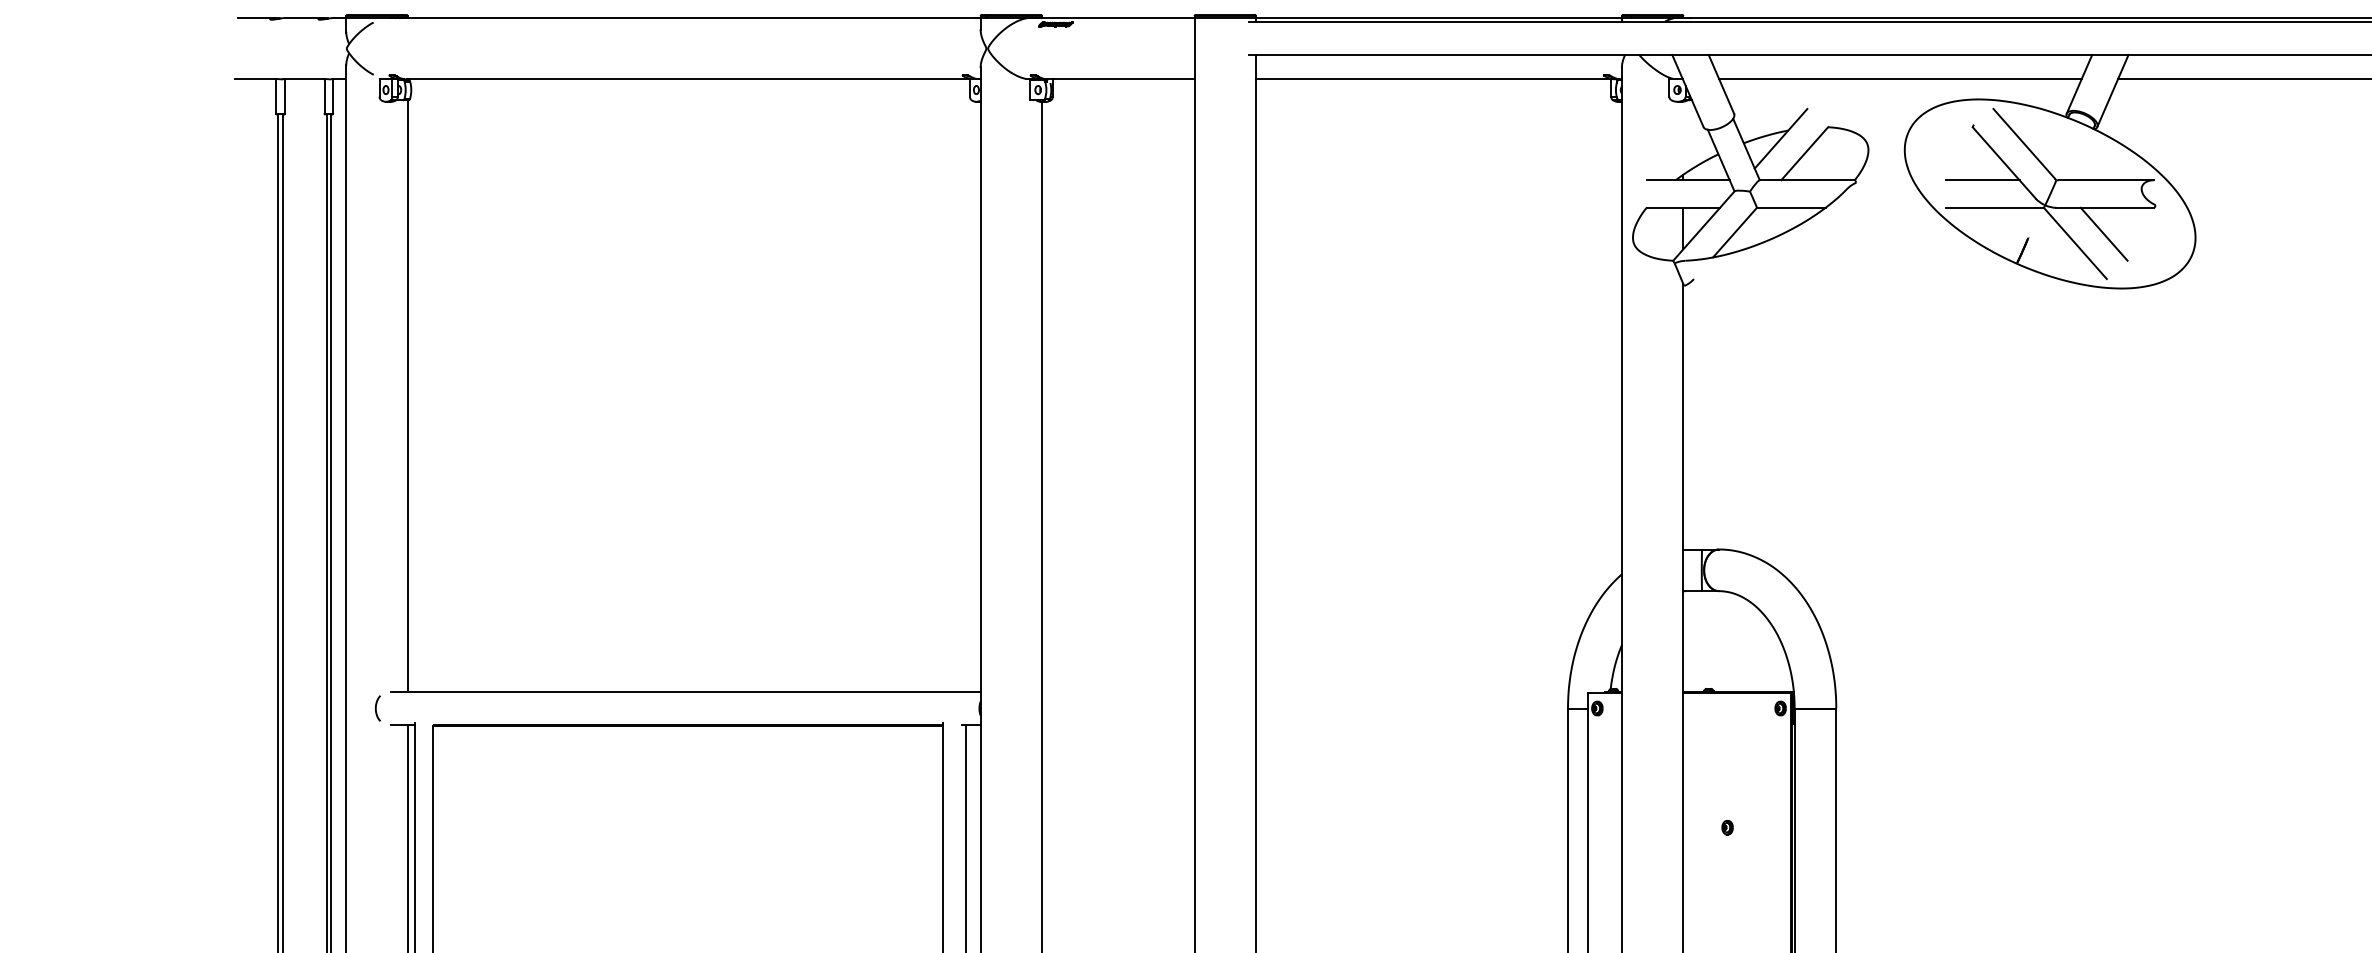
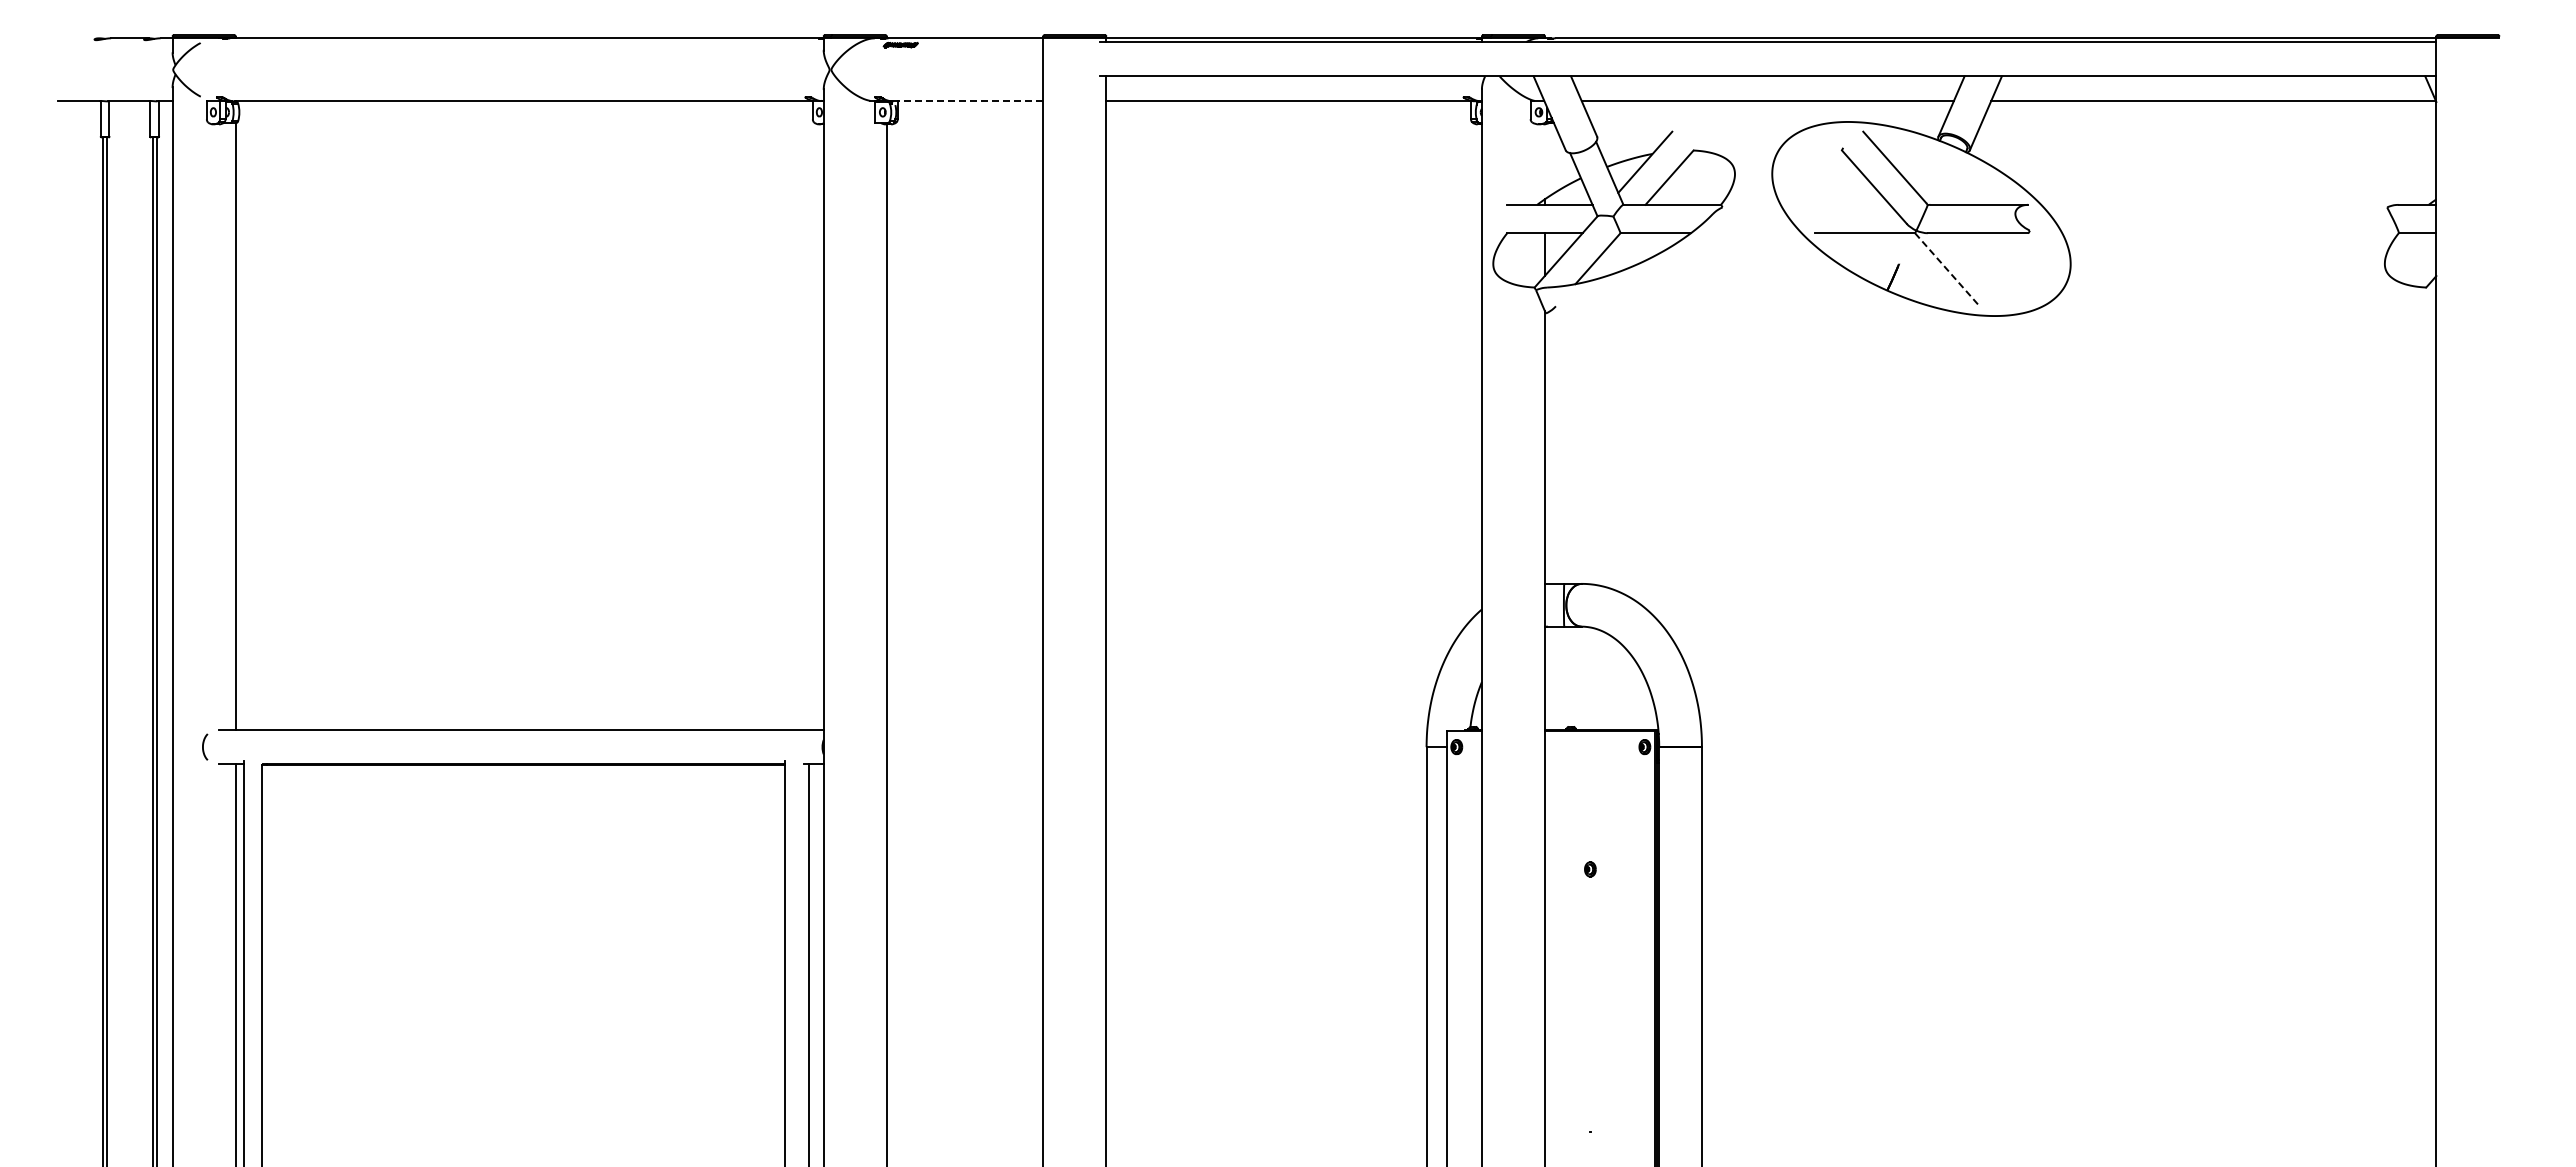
line: (256, 18) -> (80, 38), removed
line: (1121, 79) -> (968, 101), solid -> dashed
line: (1982, 179) -> (1852, 204), removed
line: (2103, 234) -> (1976, 260), removed
line: (2075, 243) -> (1947, 269), solid -> dashed

